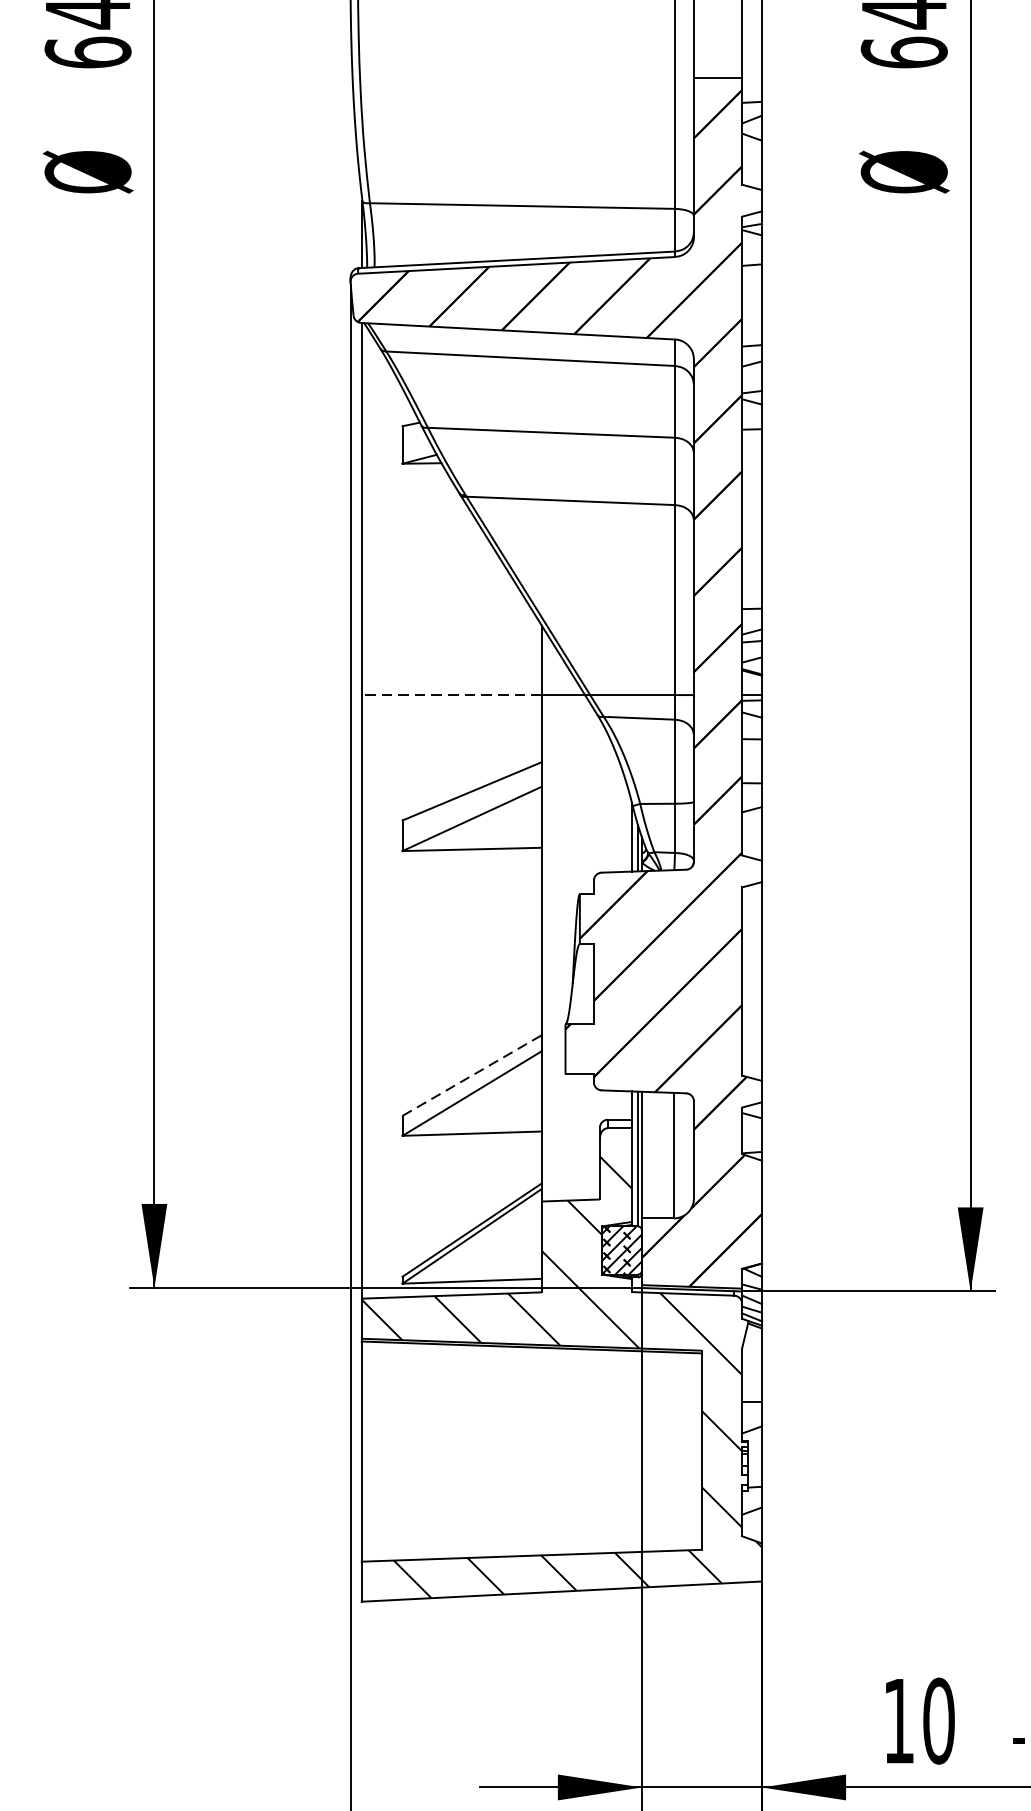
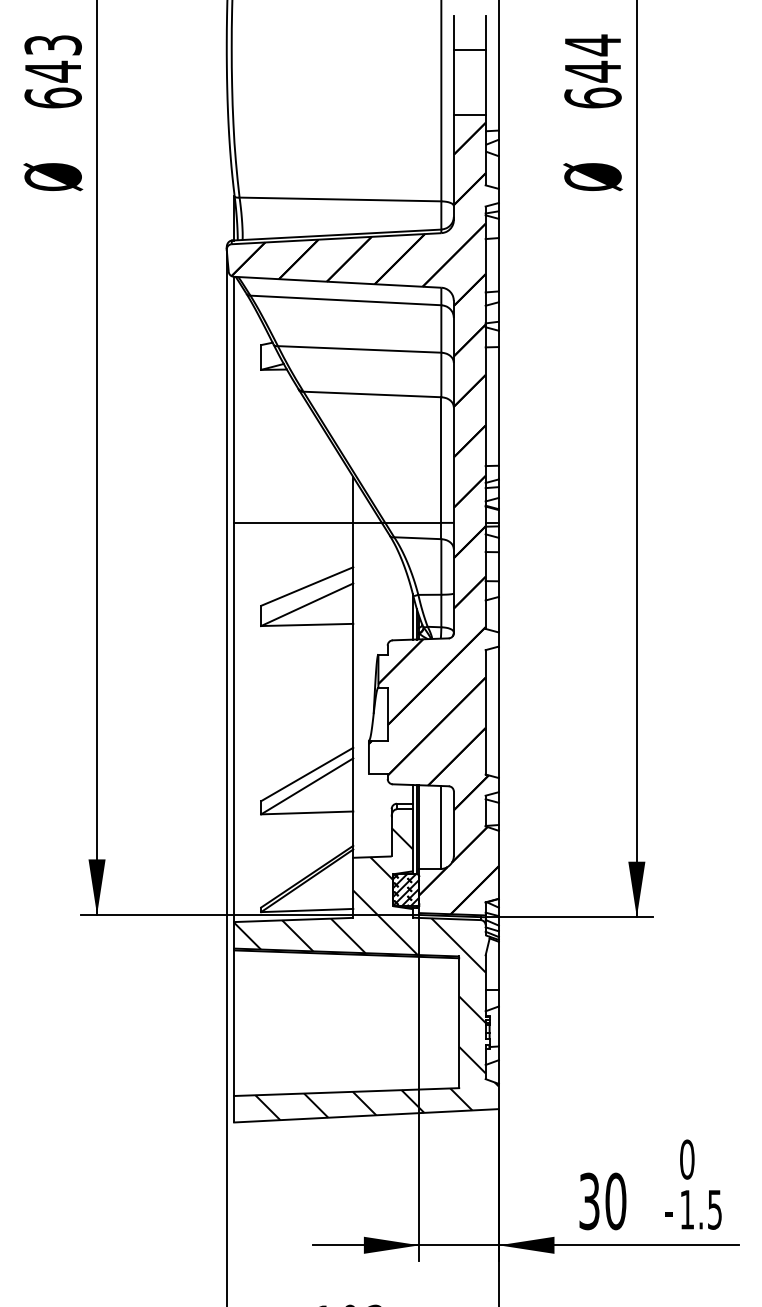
line: (451, 694) -> (293, 522), dashed -> solid
line: (472, 1075) -> (307, 774), dashed -> solid
text: (899, 1721) -> (589, 1201), 10 -> 30

